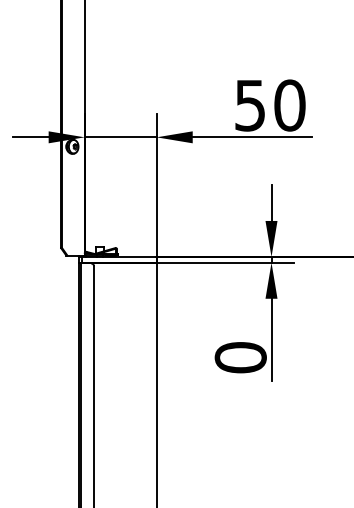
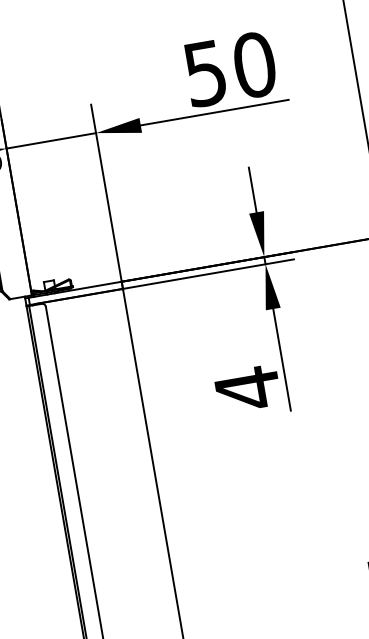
text: (240, 357) -> (247, 388), 0 -> 4

